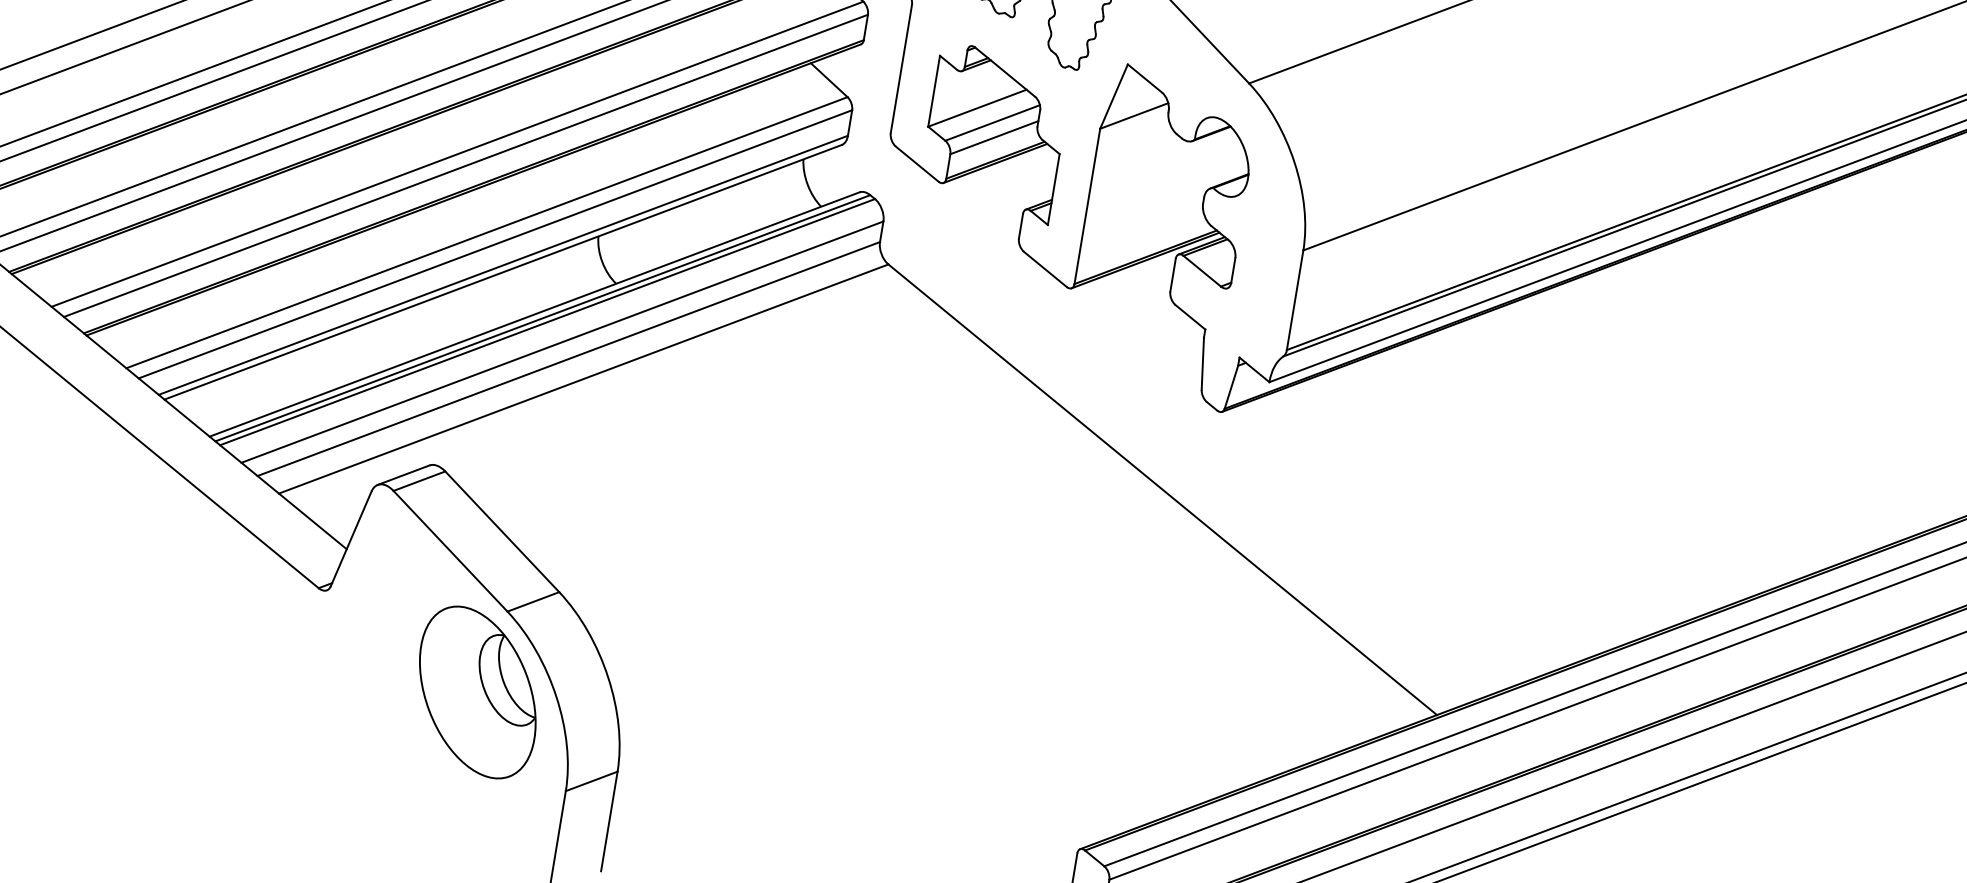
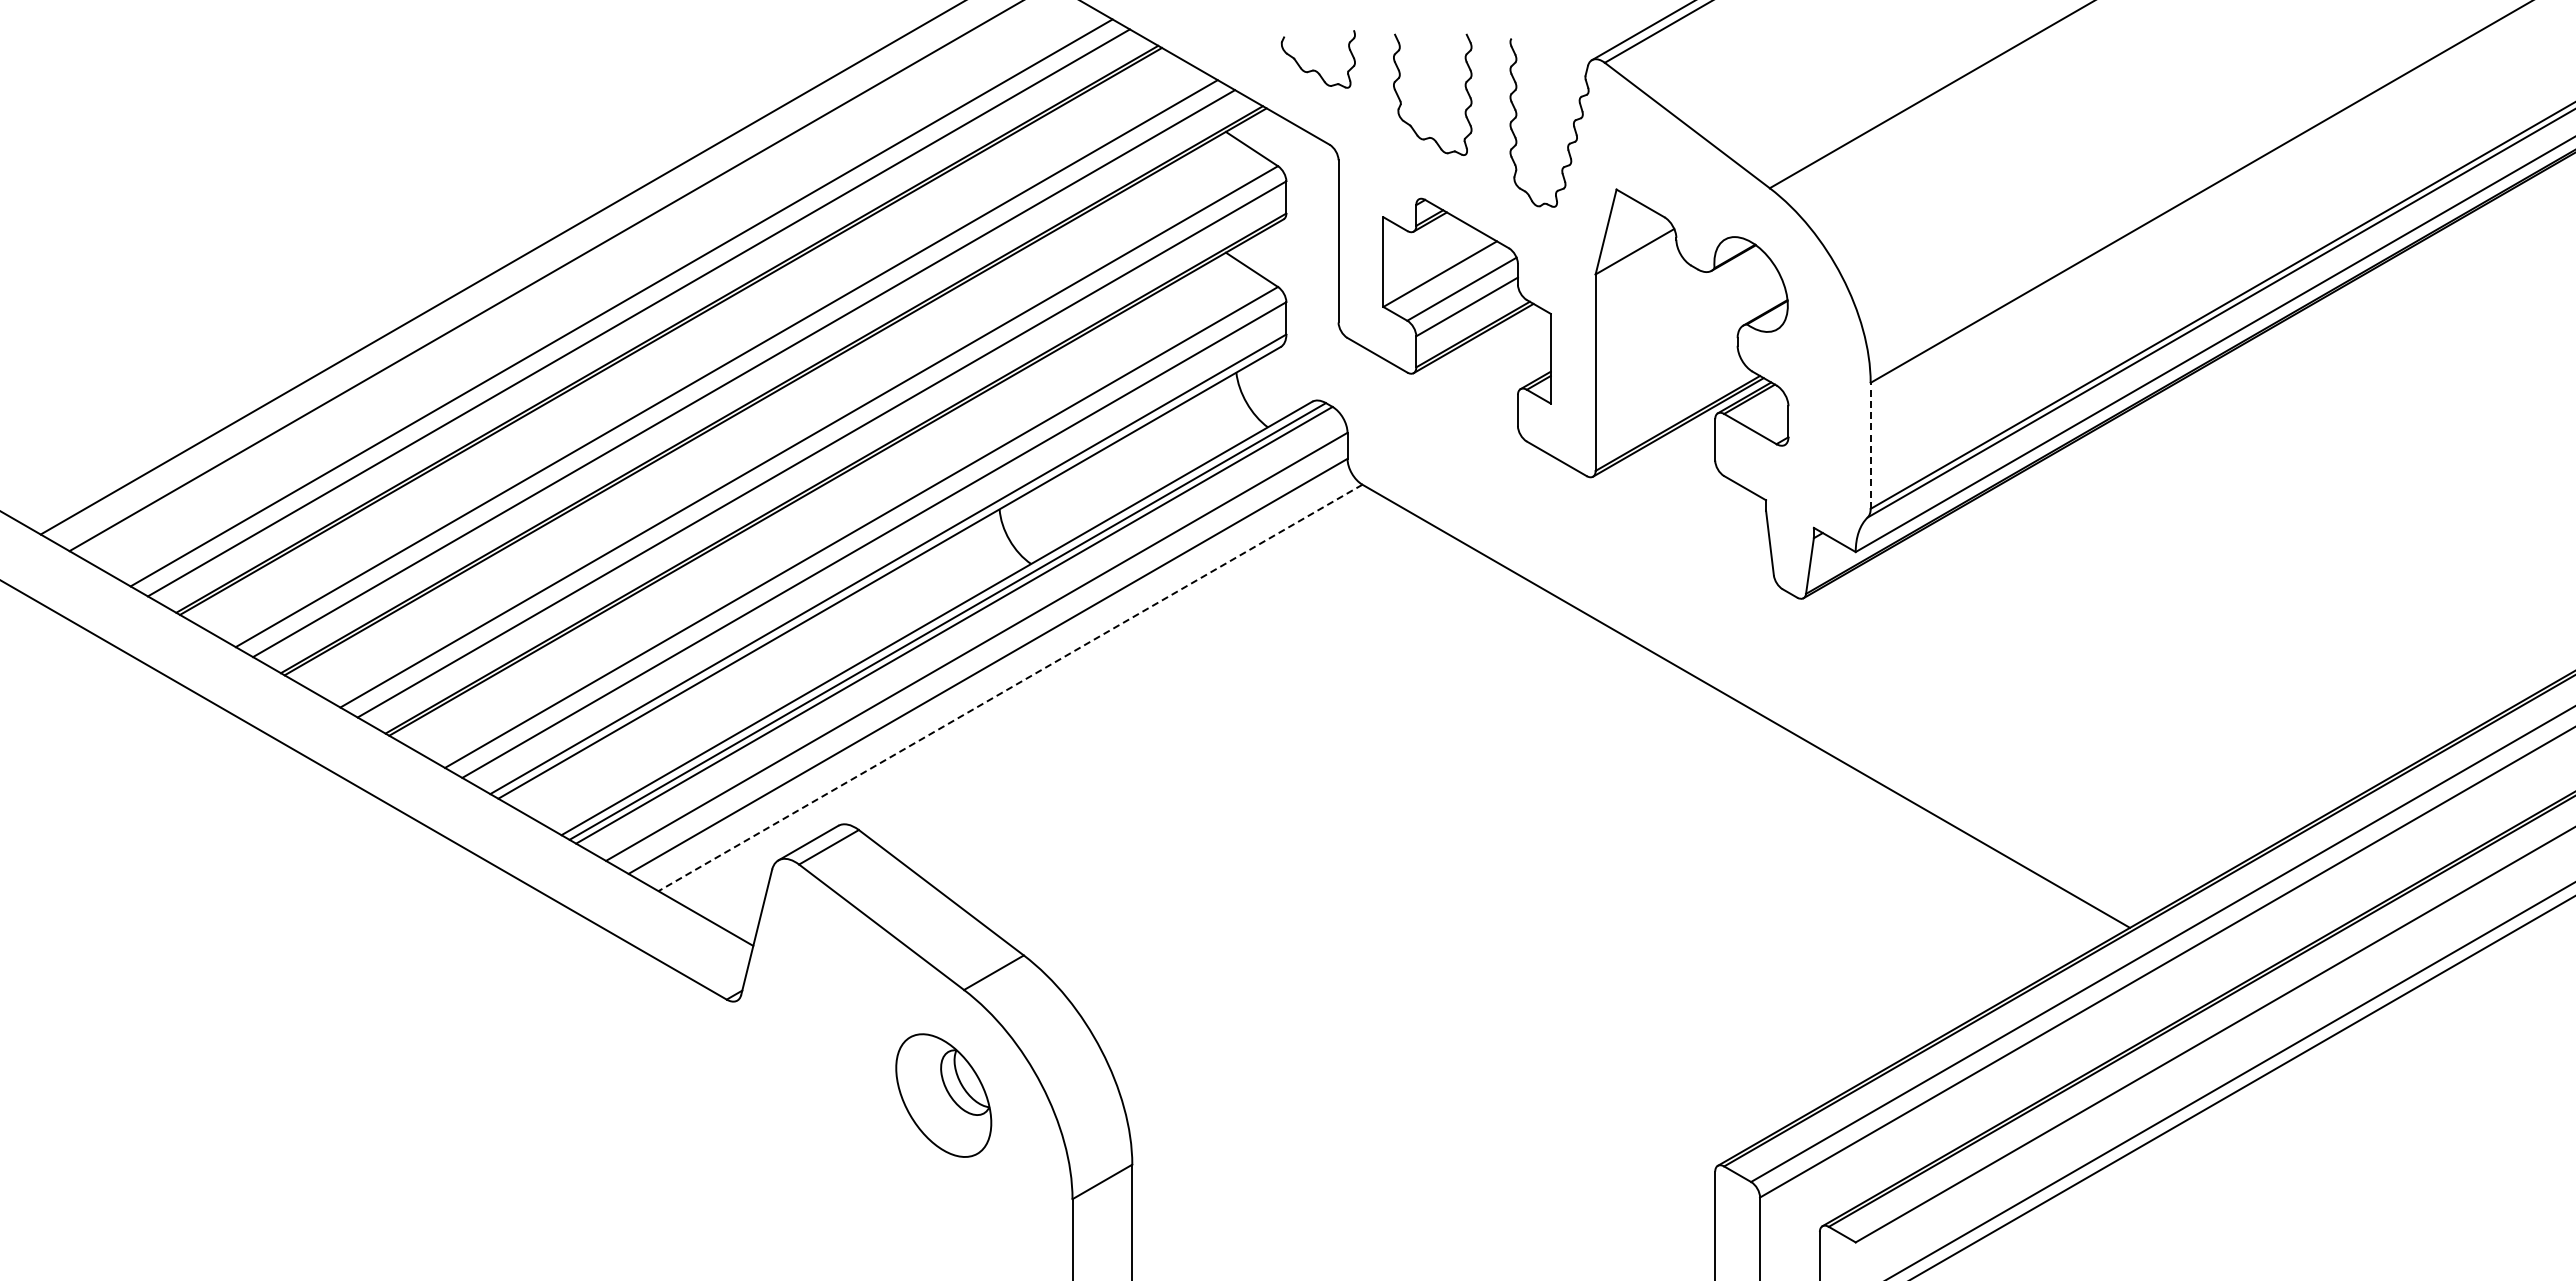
line: (1295, 299) -> (1870, 445), solid -> dashed
line: (583, 379) -> (1010, 688), solid -> dashed
part: (477, 692) -> (943, 1095), size x0.6

